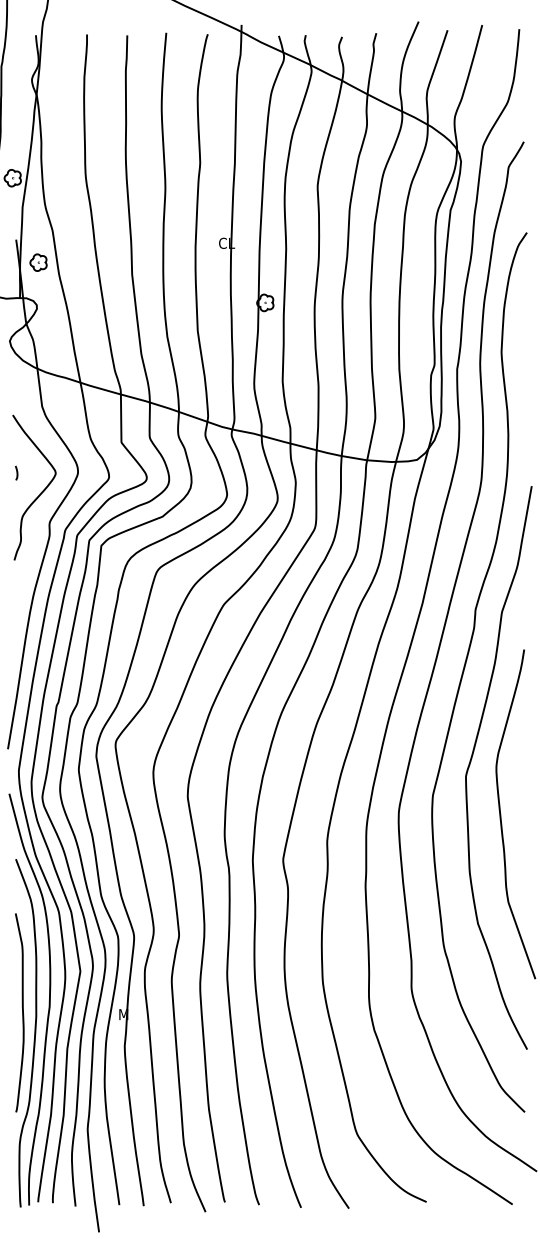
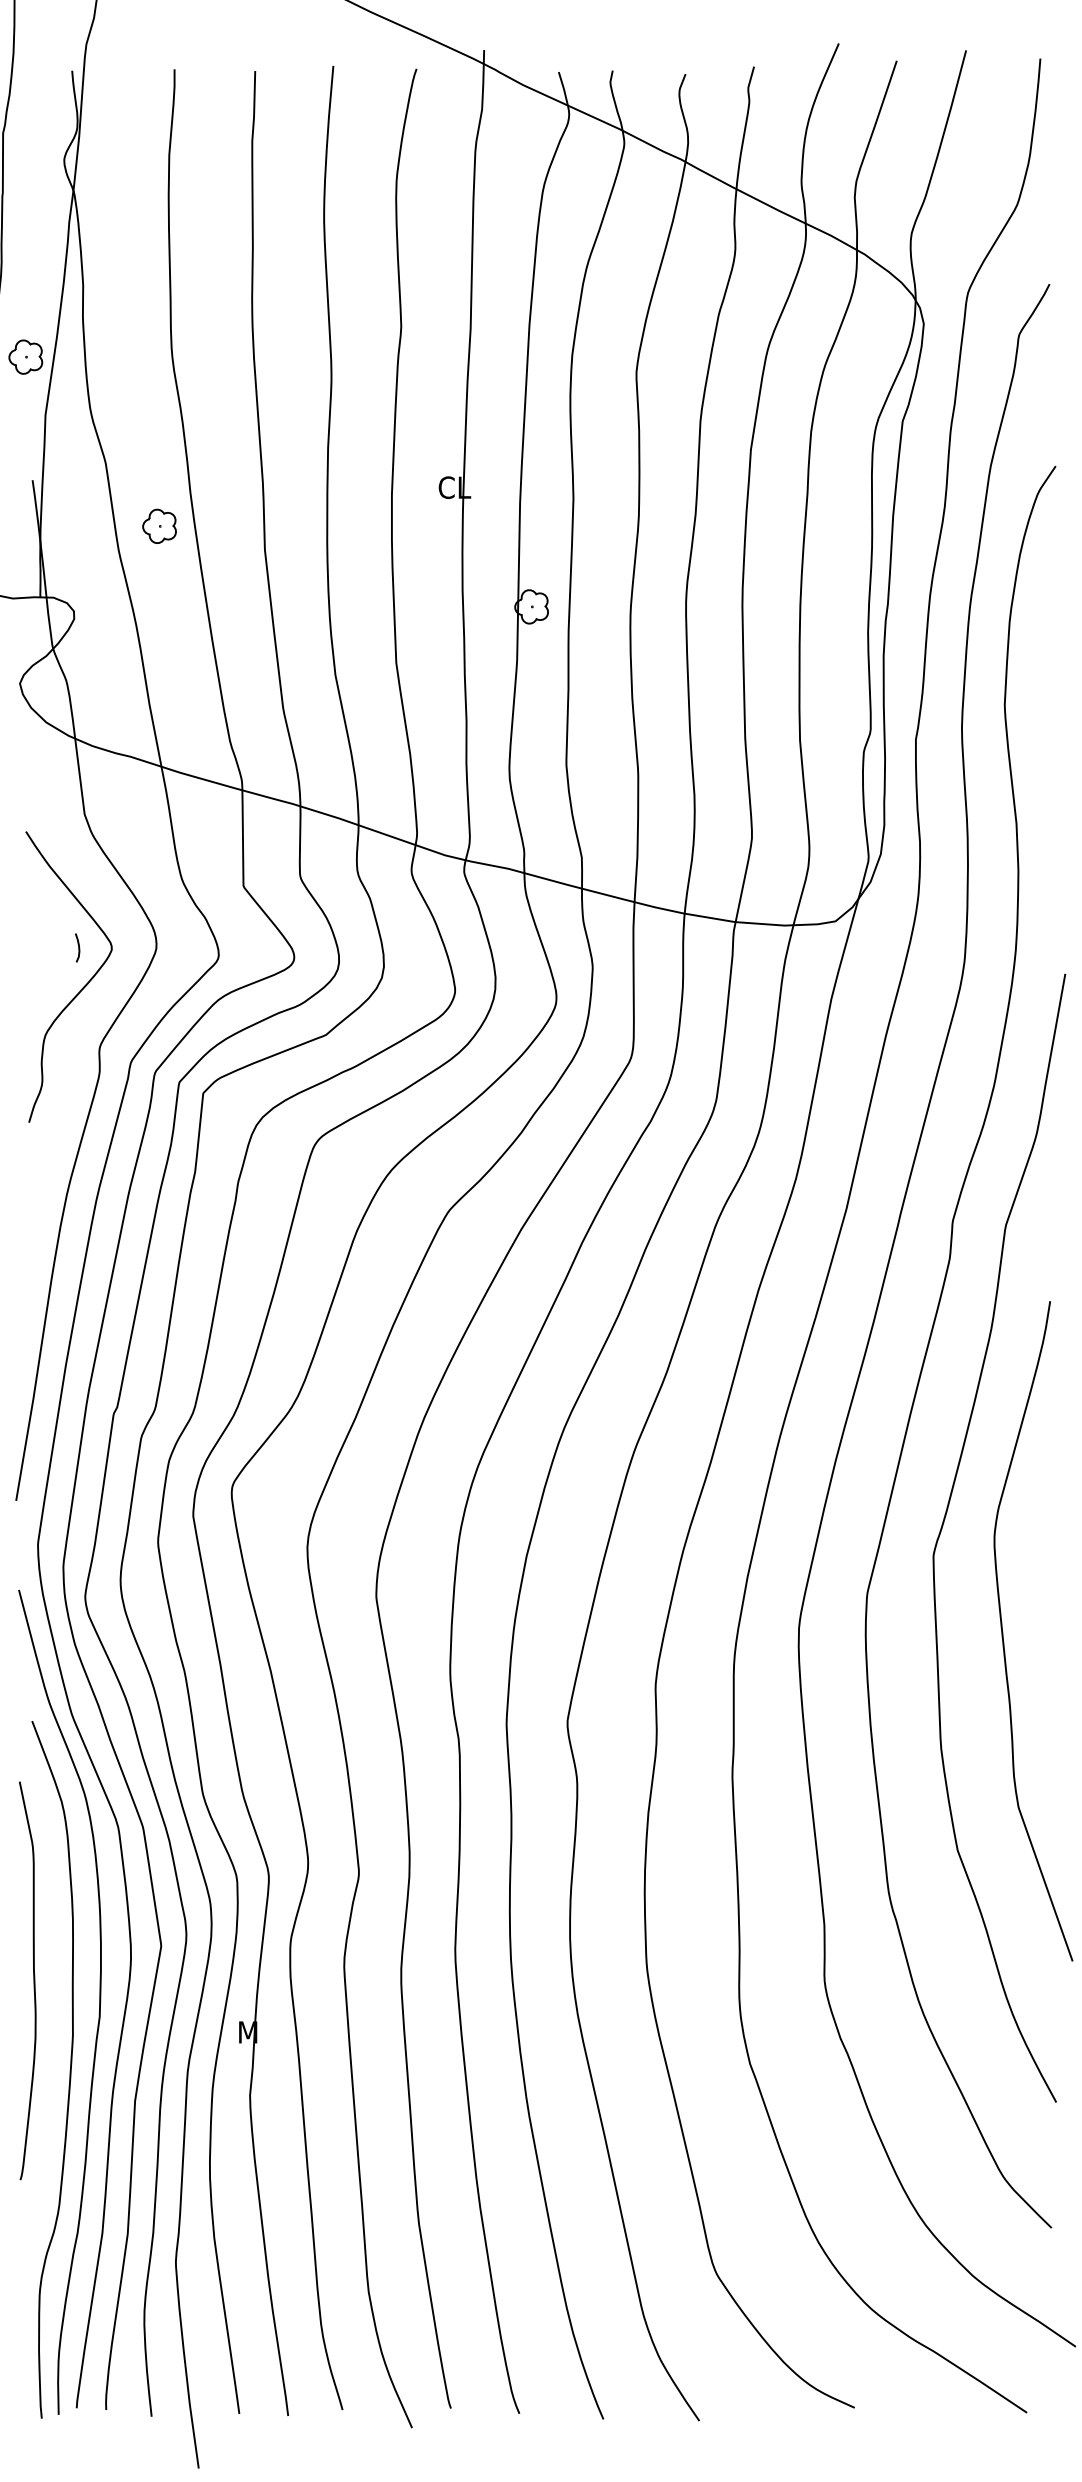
part: (38, 262) -> (159, 525), moved
curve: (16, 472) -> (77, 946), moved
curve: (22, 1012) -> (33, 1980), moved

